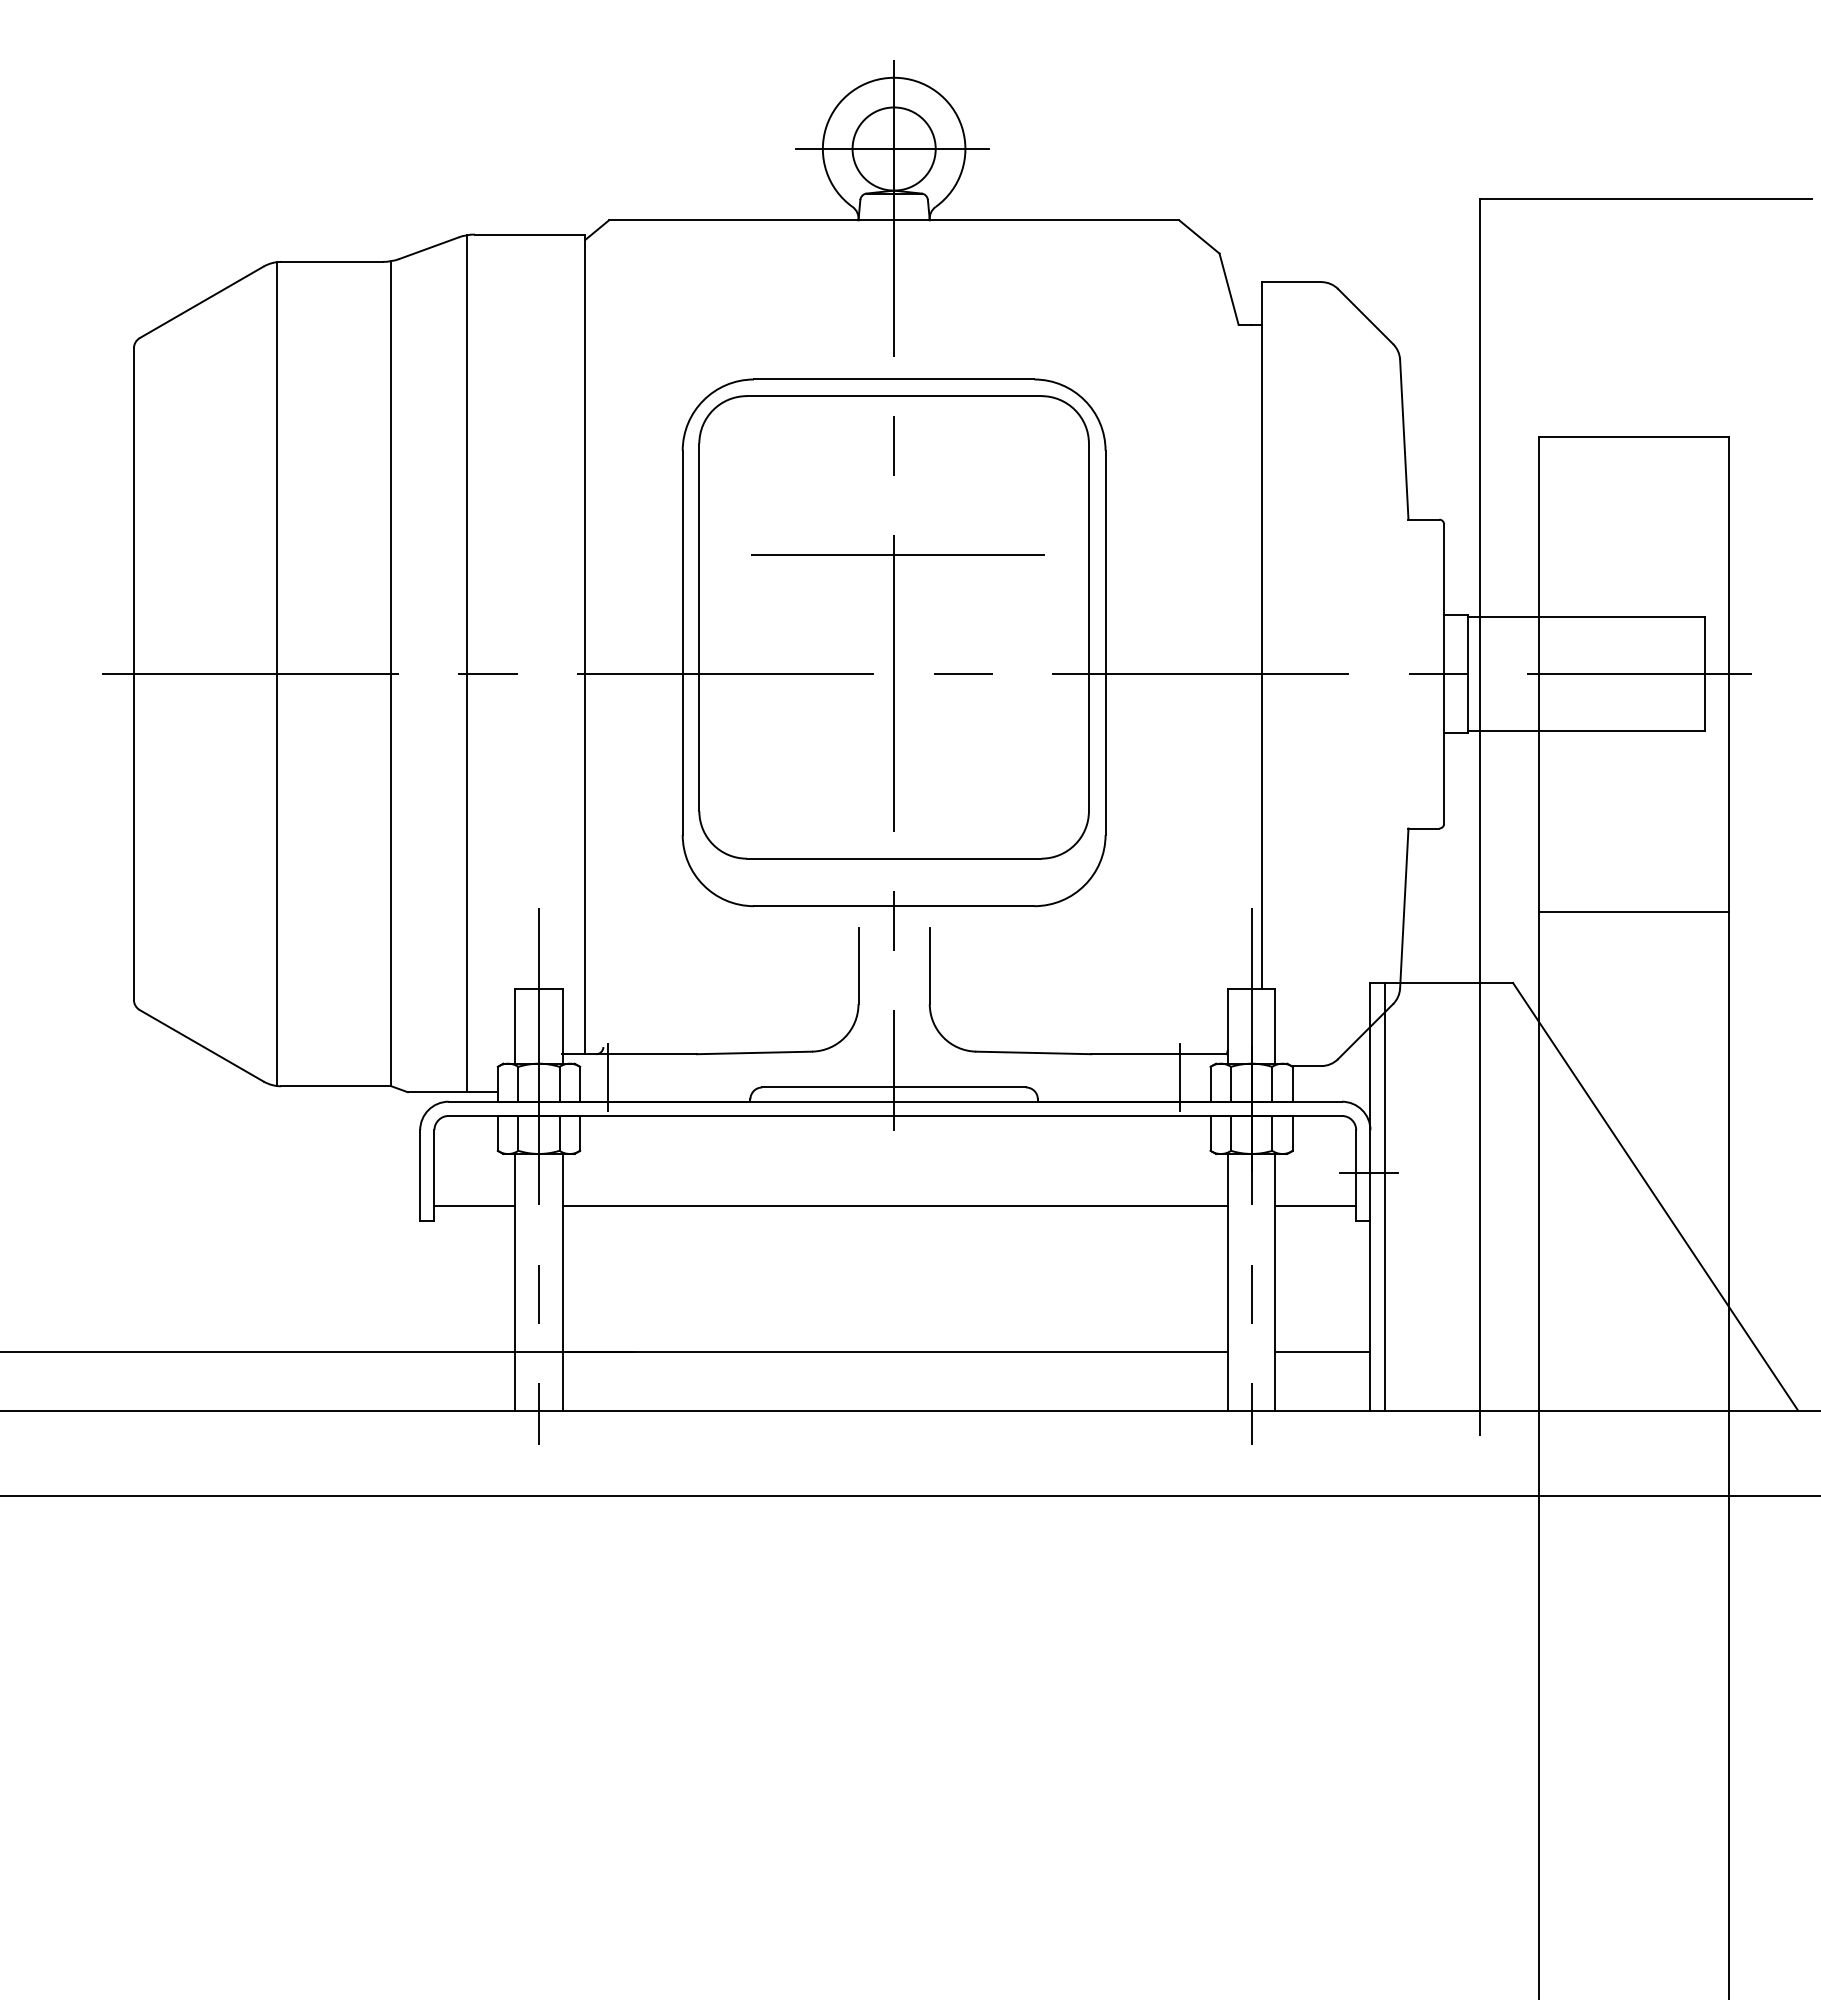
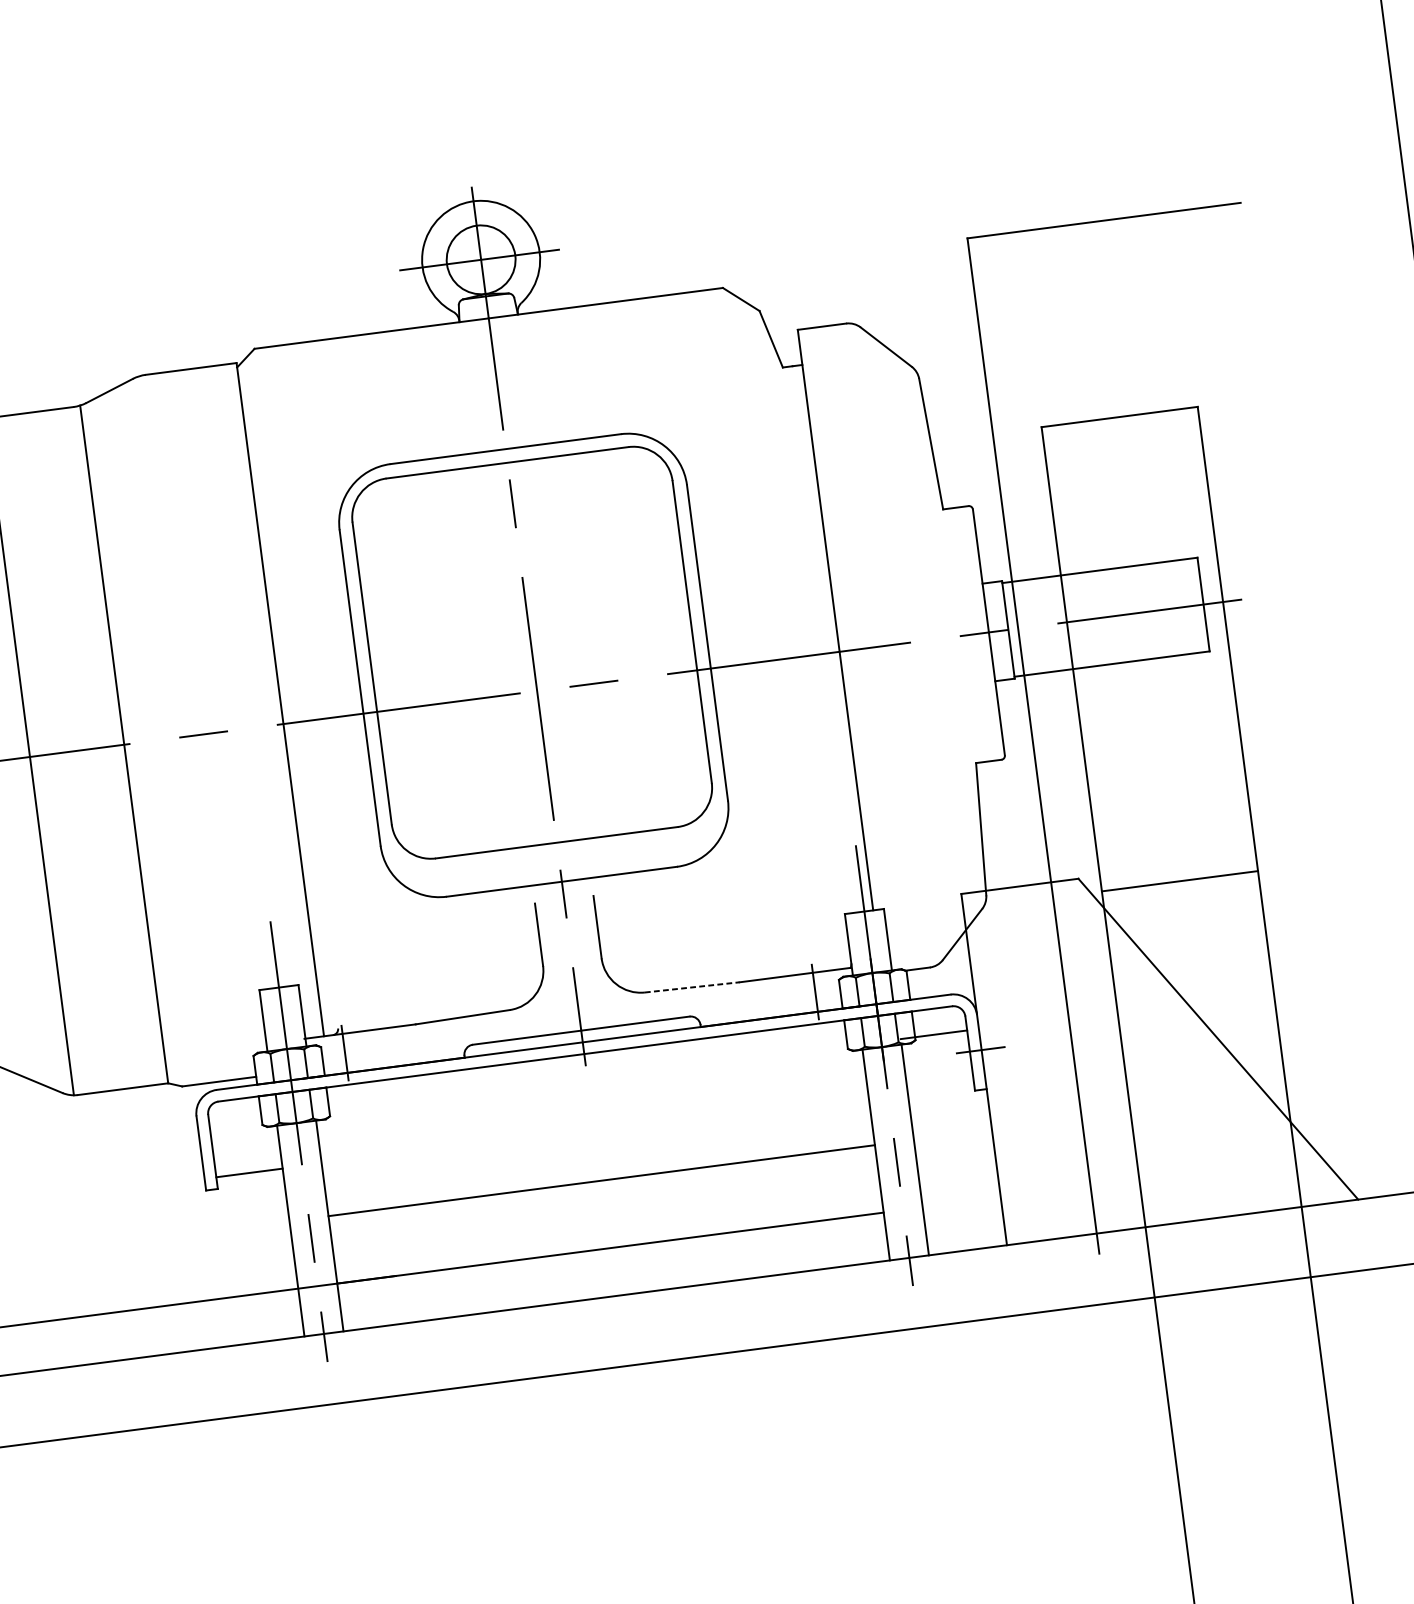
line: (897, 555) -> (527, 593), removed
line: (466, 663) -> (184, 728), removed
line: (1634, 911) -> (1180, 881), moved
line: (1033, 1052) -> (691, 987), solid -> dashed
line: (1384, 1196) -> (995, 1067), removed
line: (894, 1206) -> (601, 1180), moved
line: (1315, 1206) -> (933, 1035), moved
line: (1322, 1352) -> (961, 1202), removed

